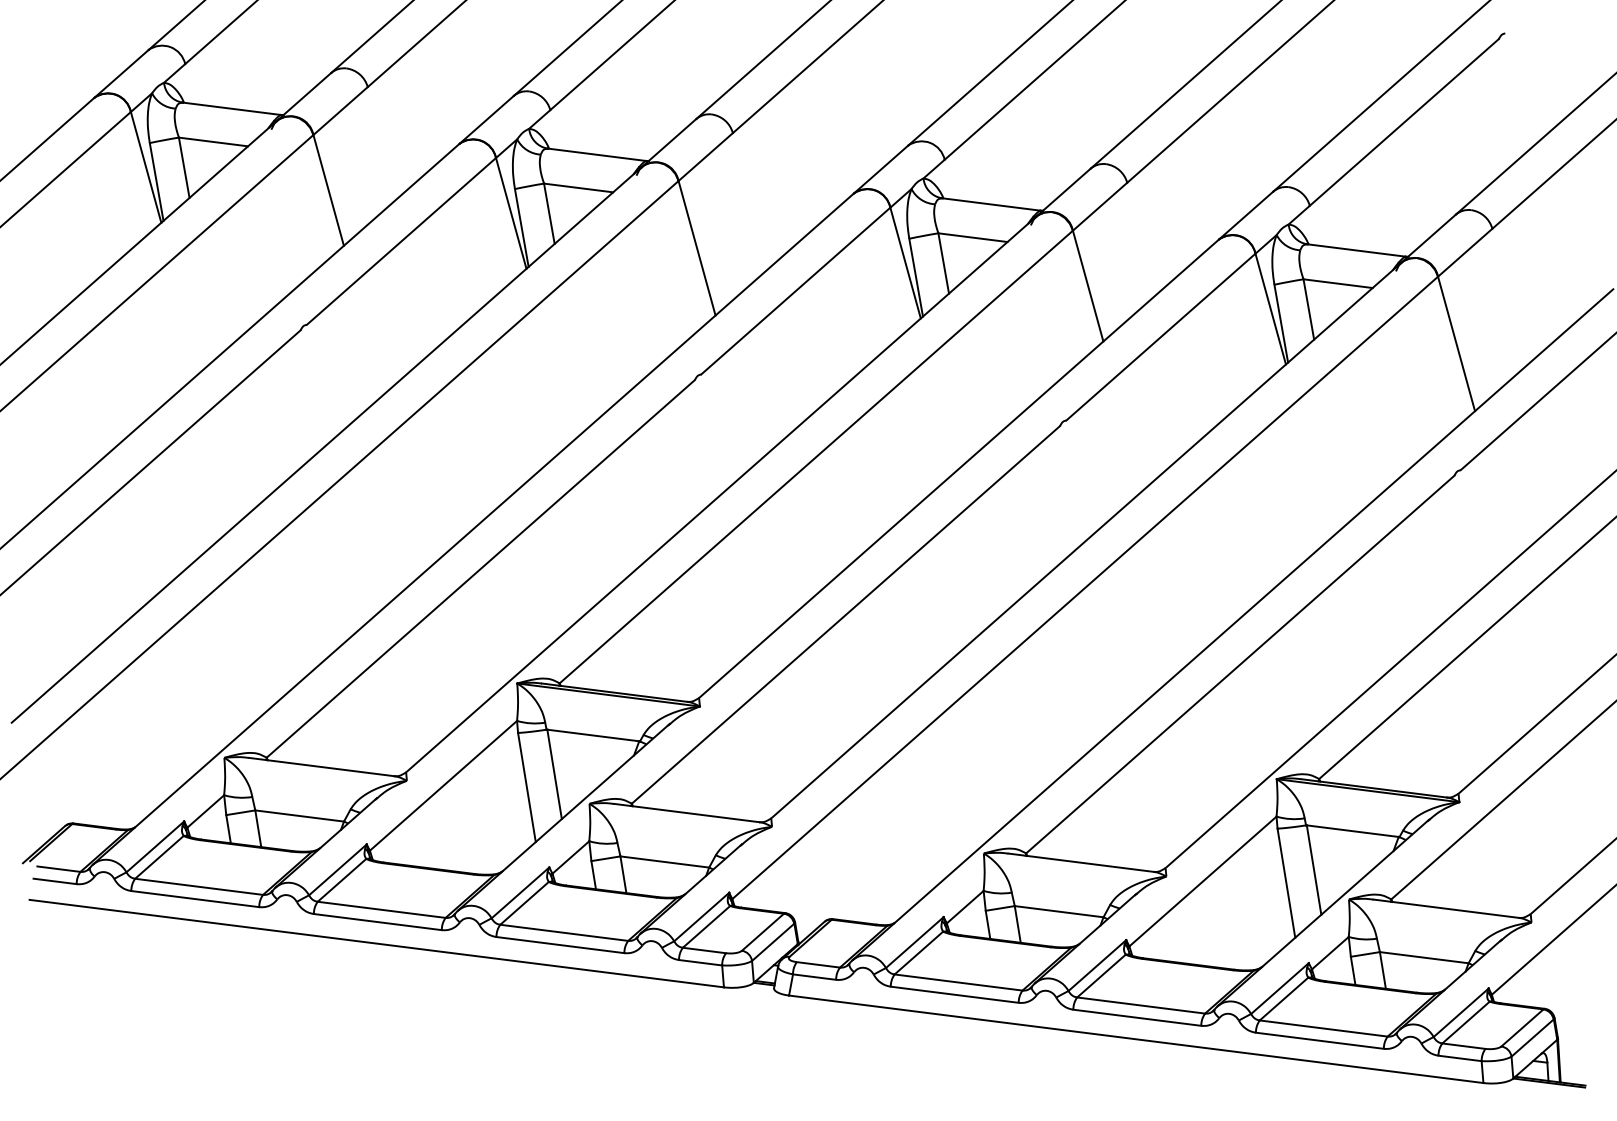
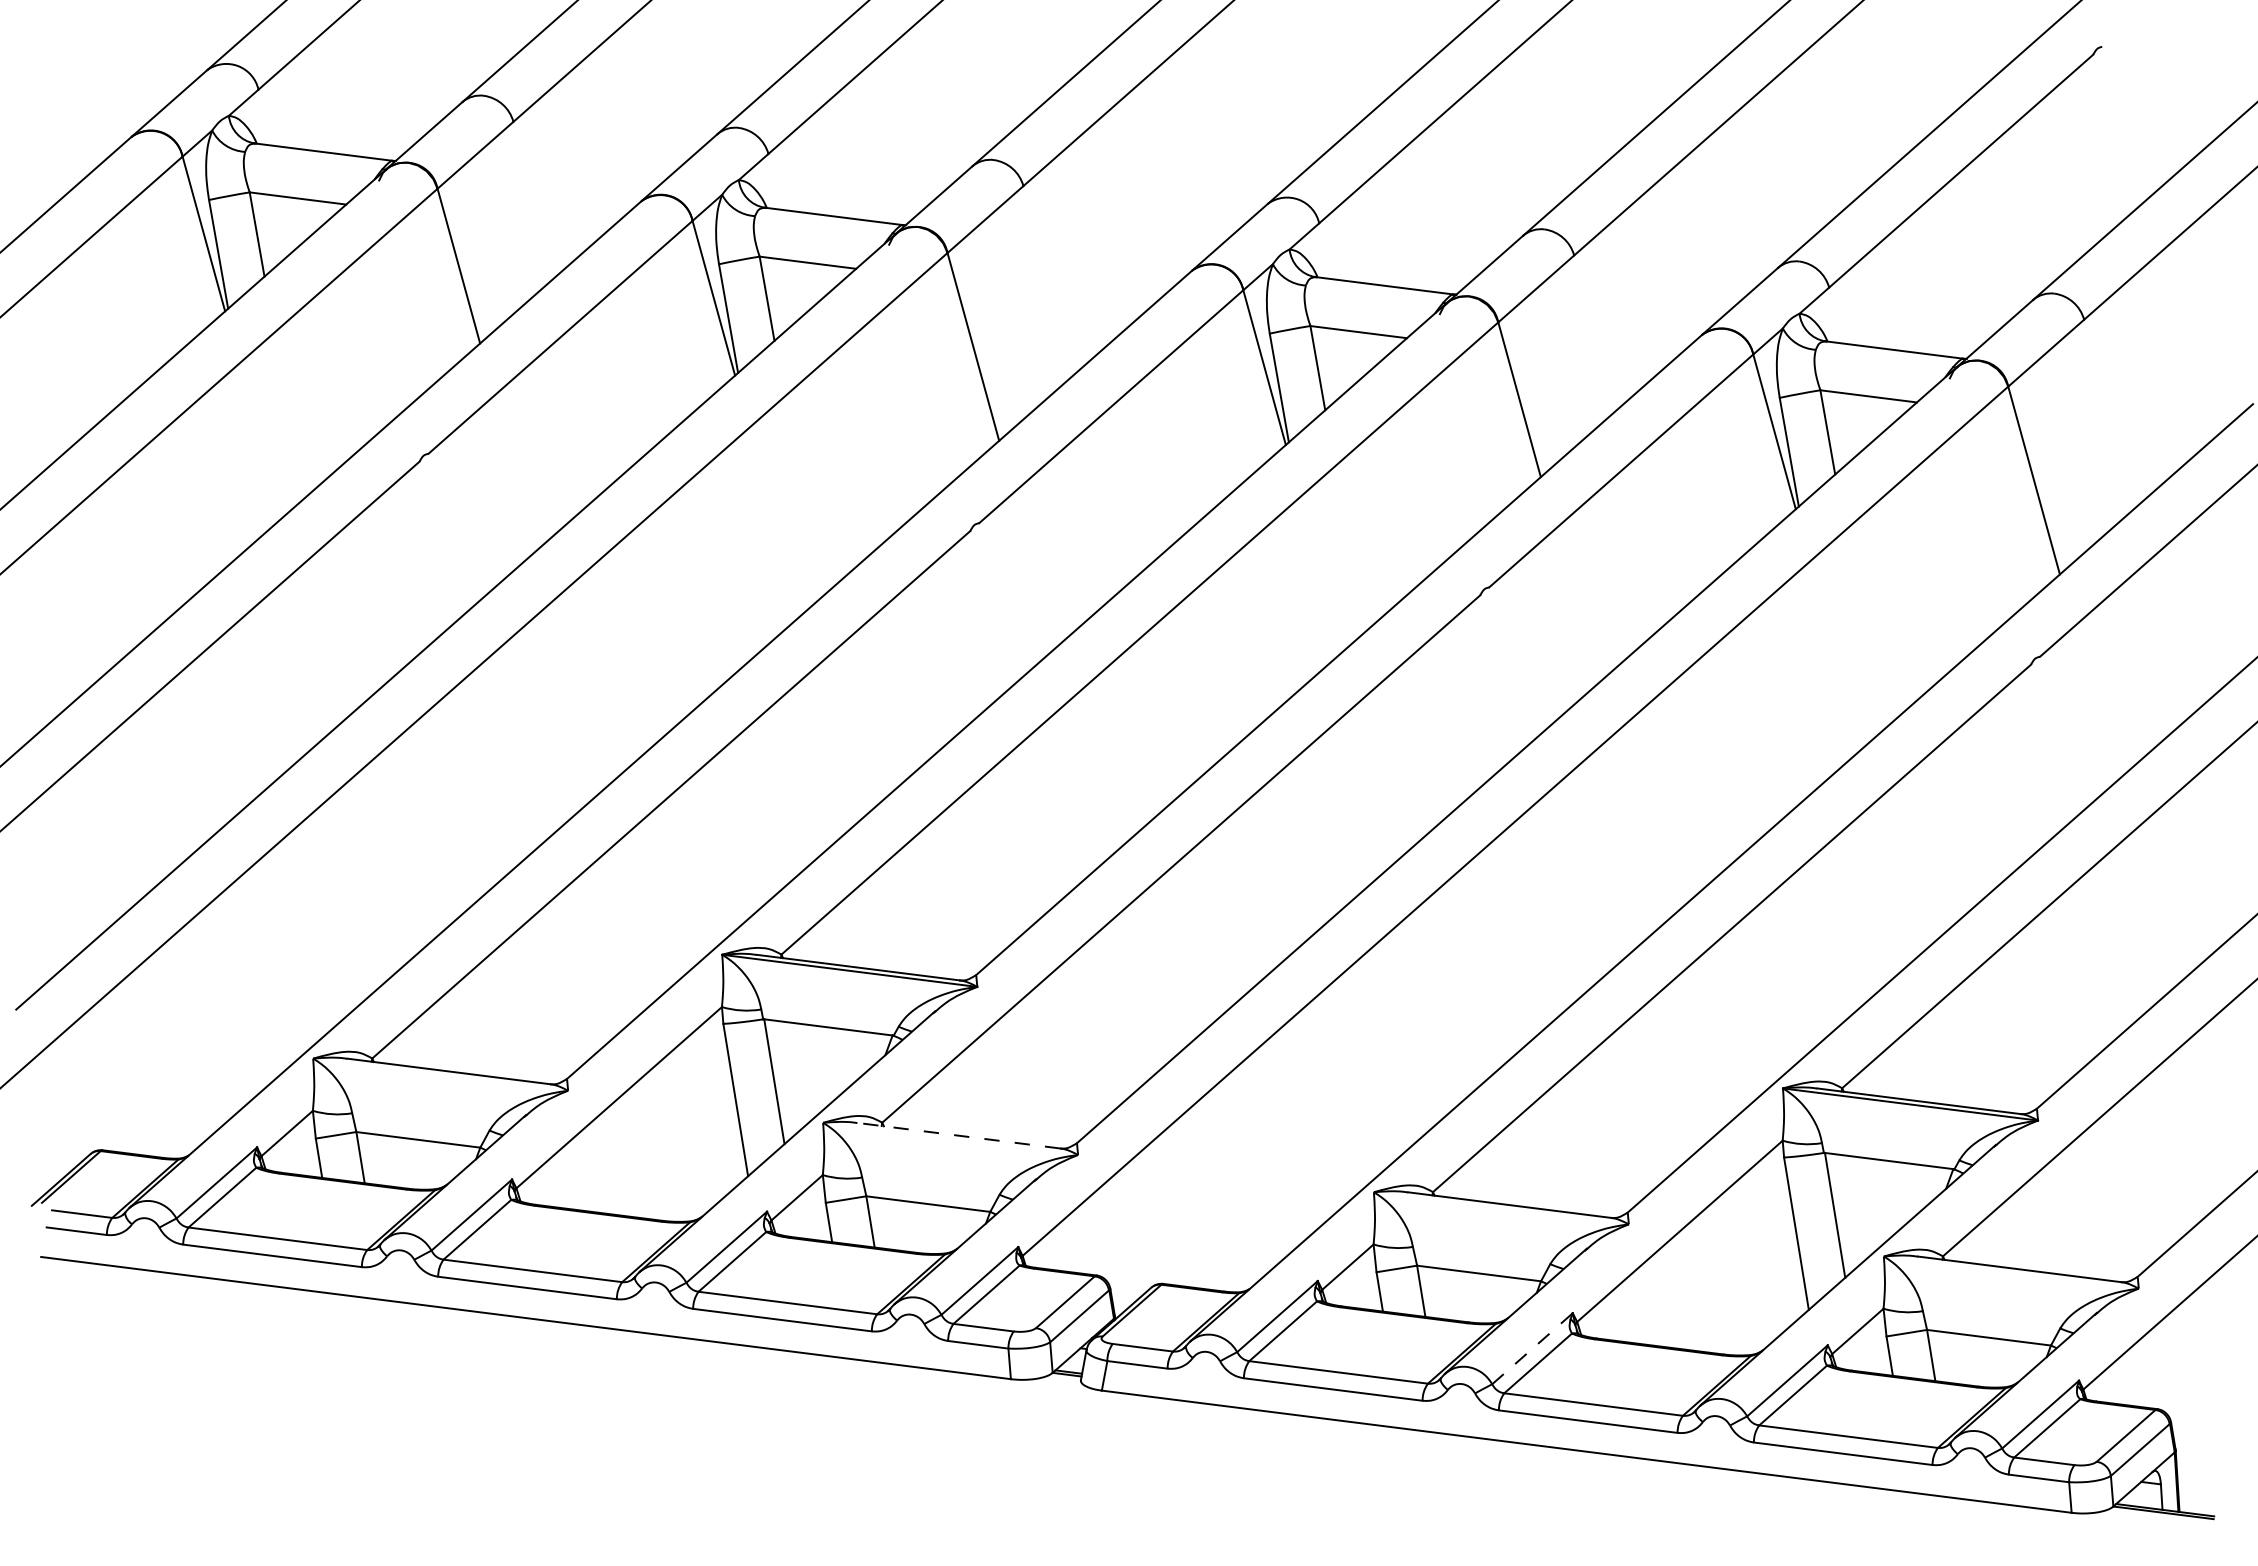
line: (686, 812) -> (958, 1135), solid -> dashed
line: (1097, 965) -> (1532, 1348), solid -> dashed

